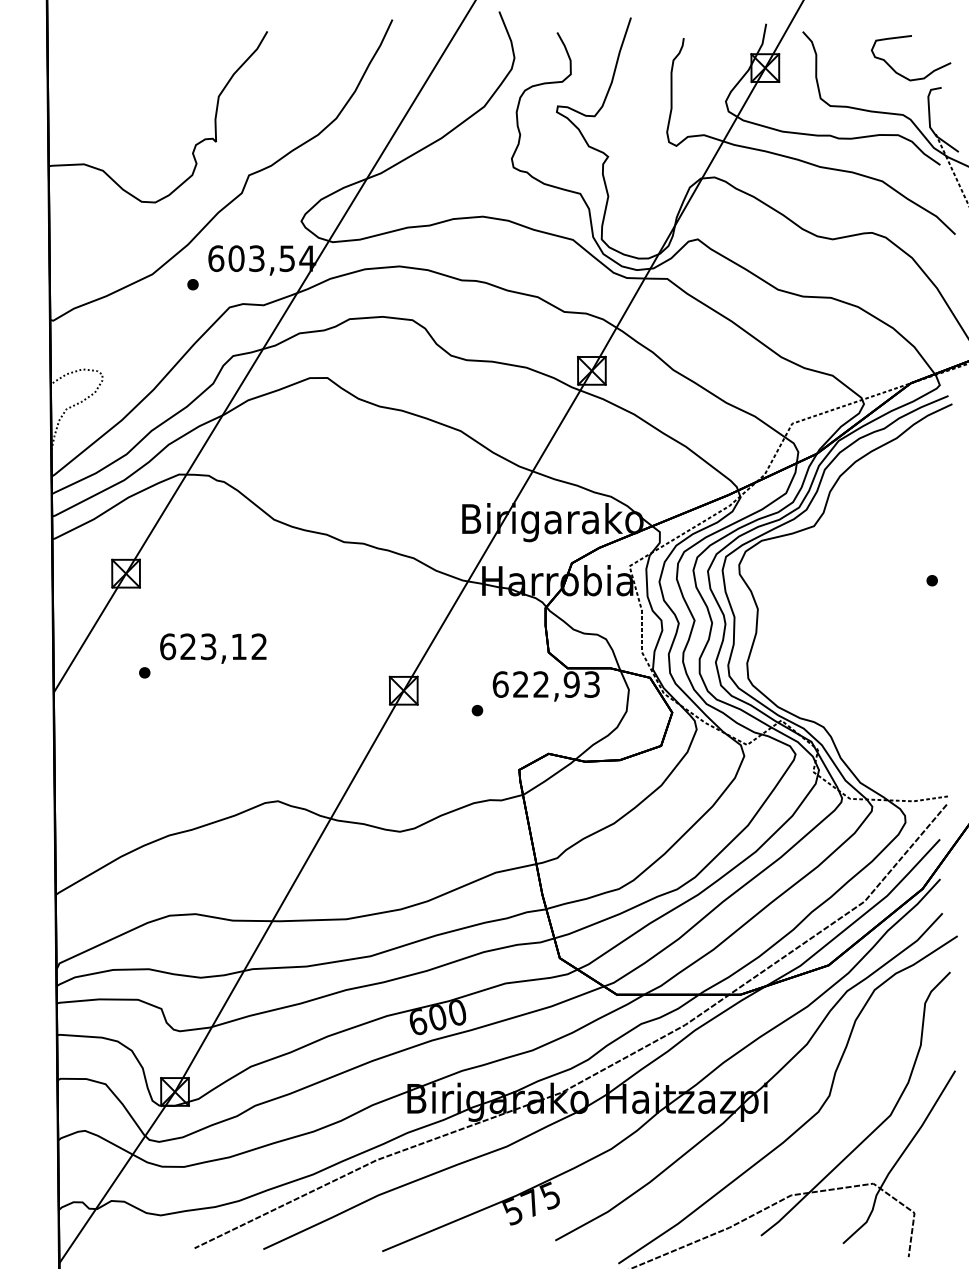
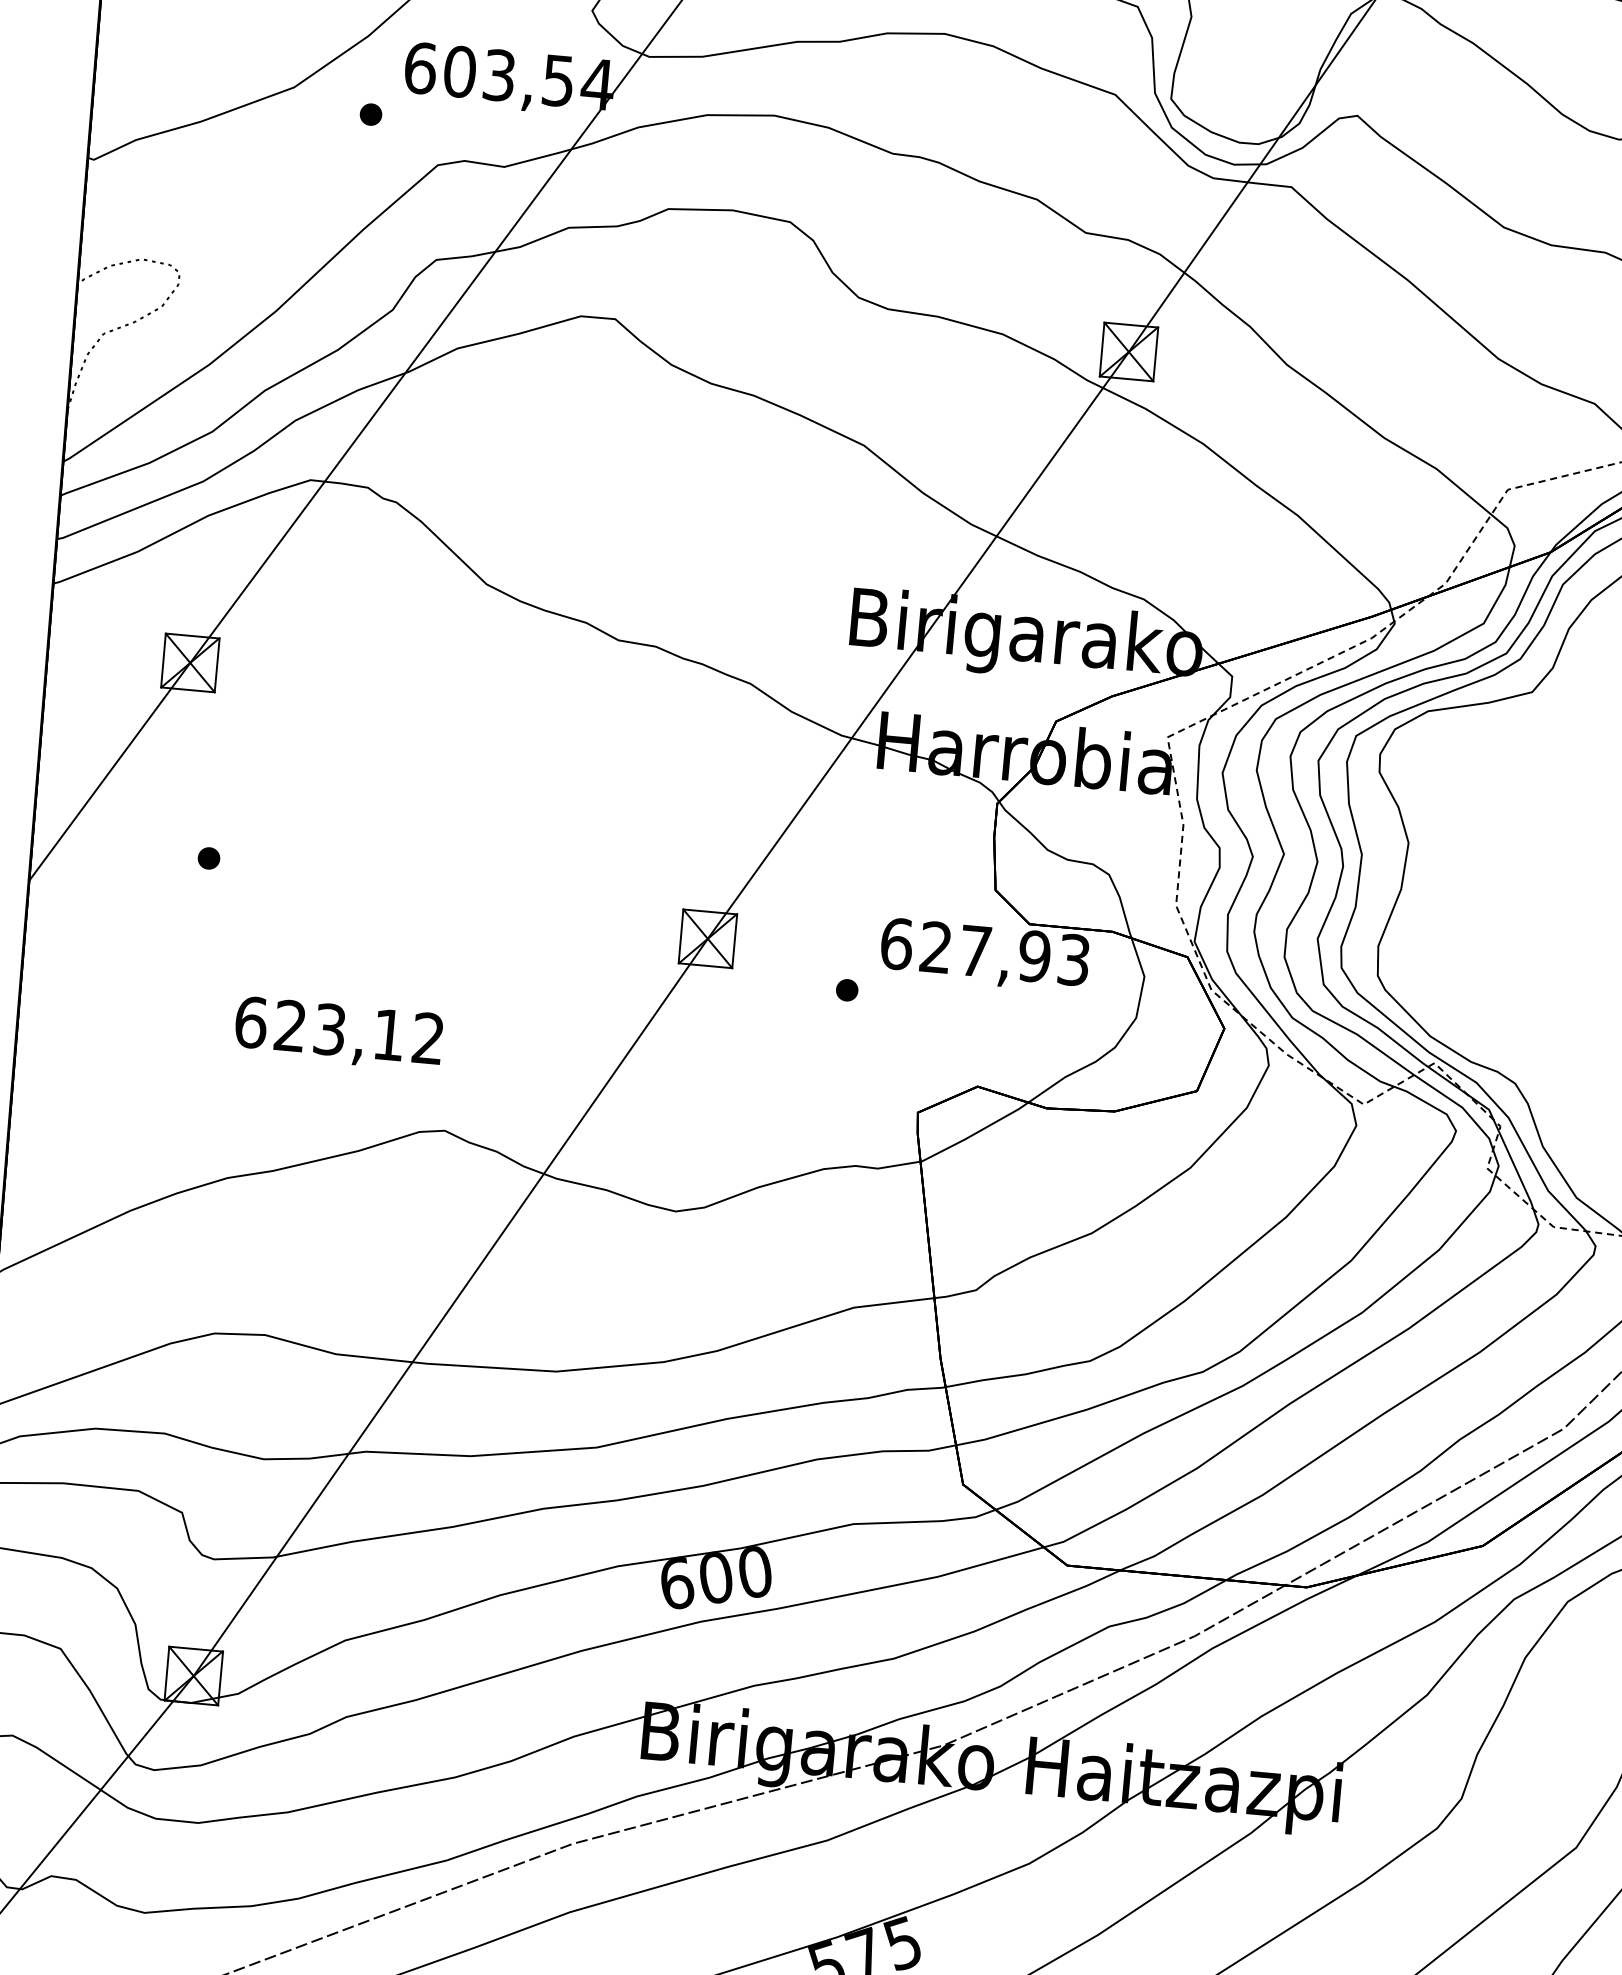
text: (213, 648) -> (339, 1033), moved
text: (540, 684) -> (973, 950), 622,93 -> 627,93

